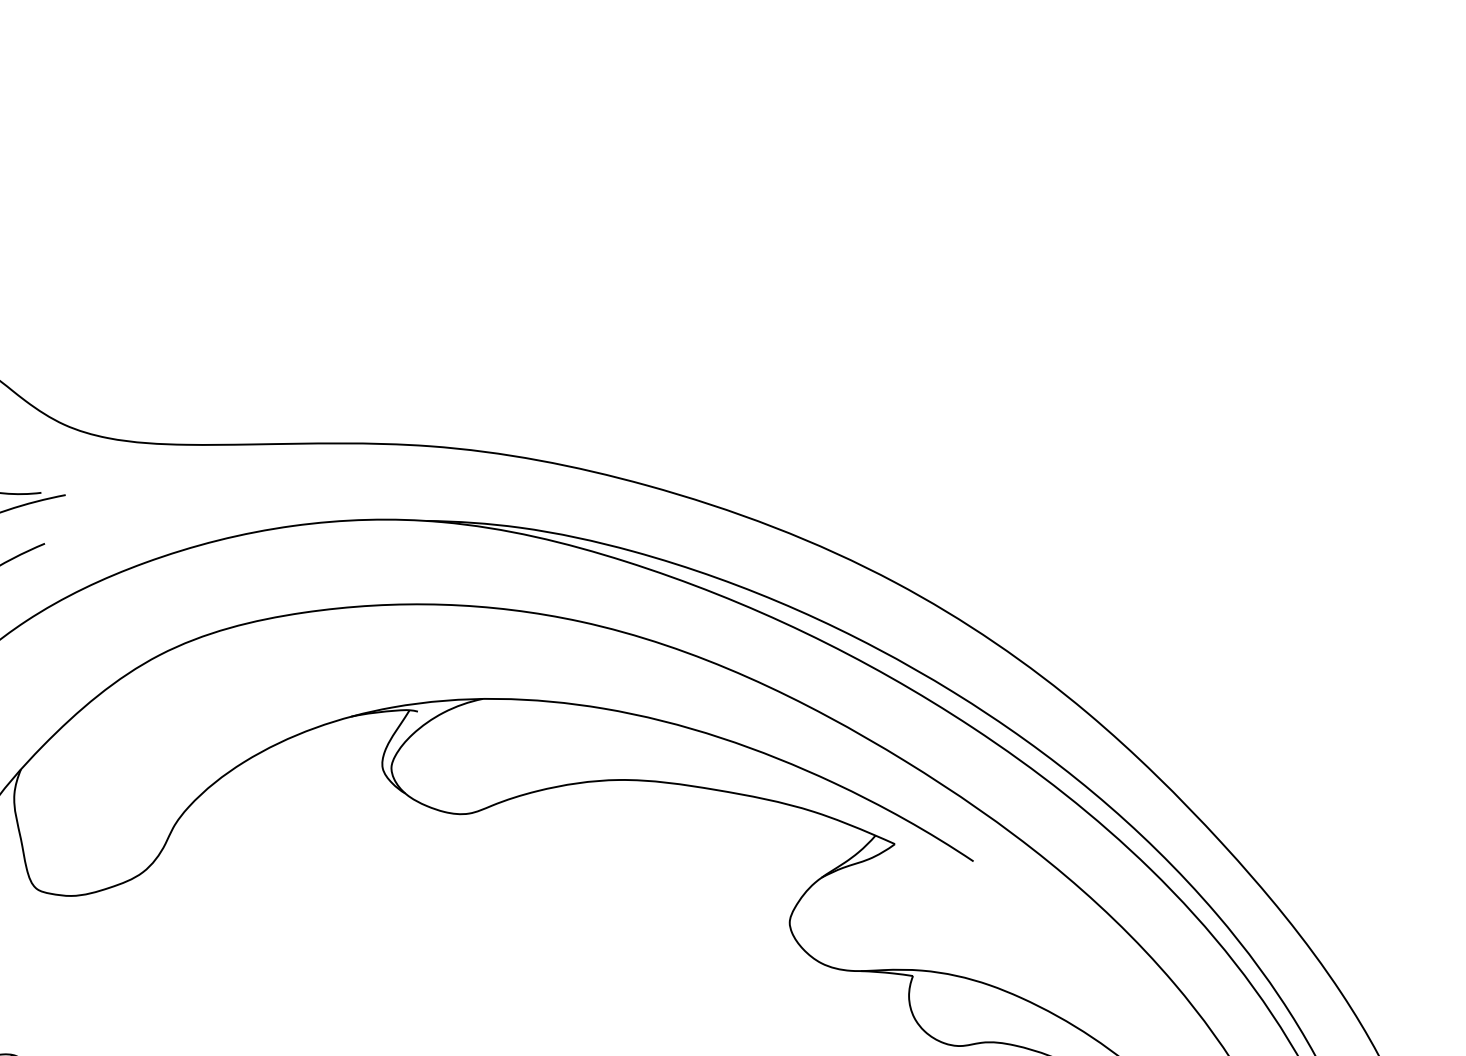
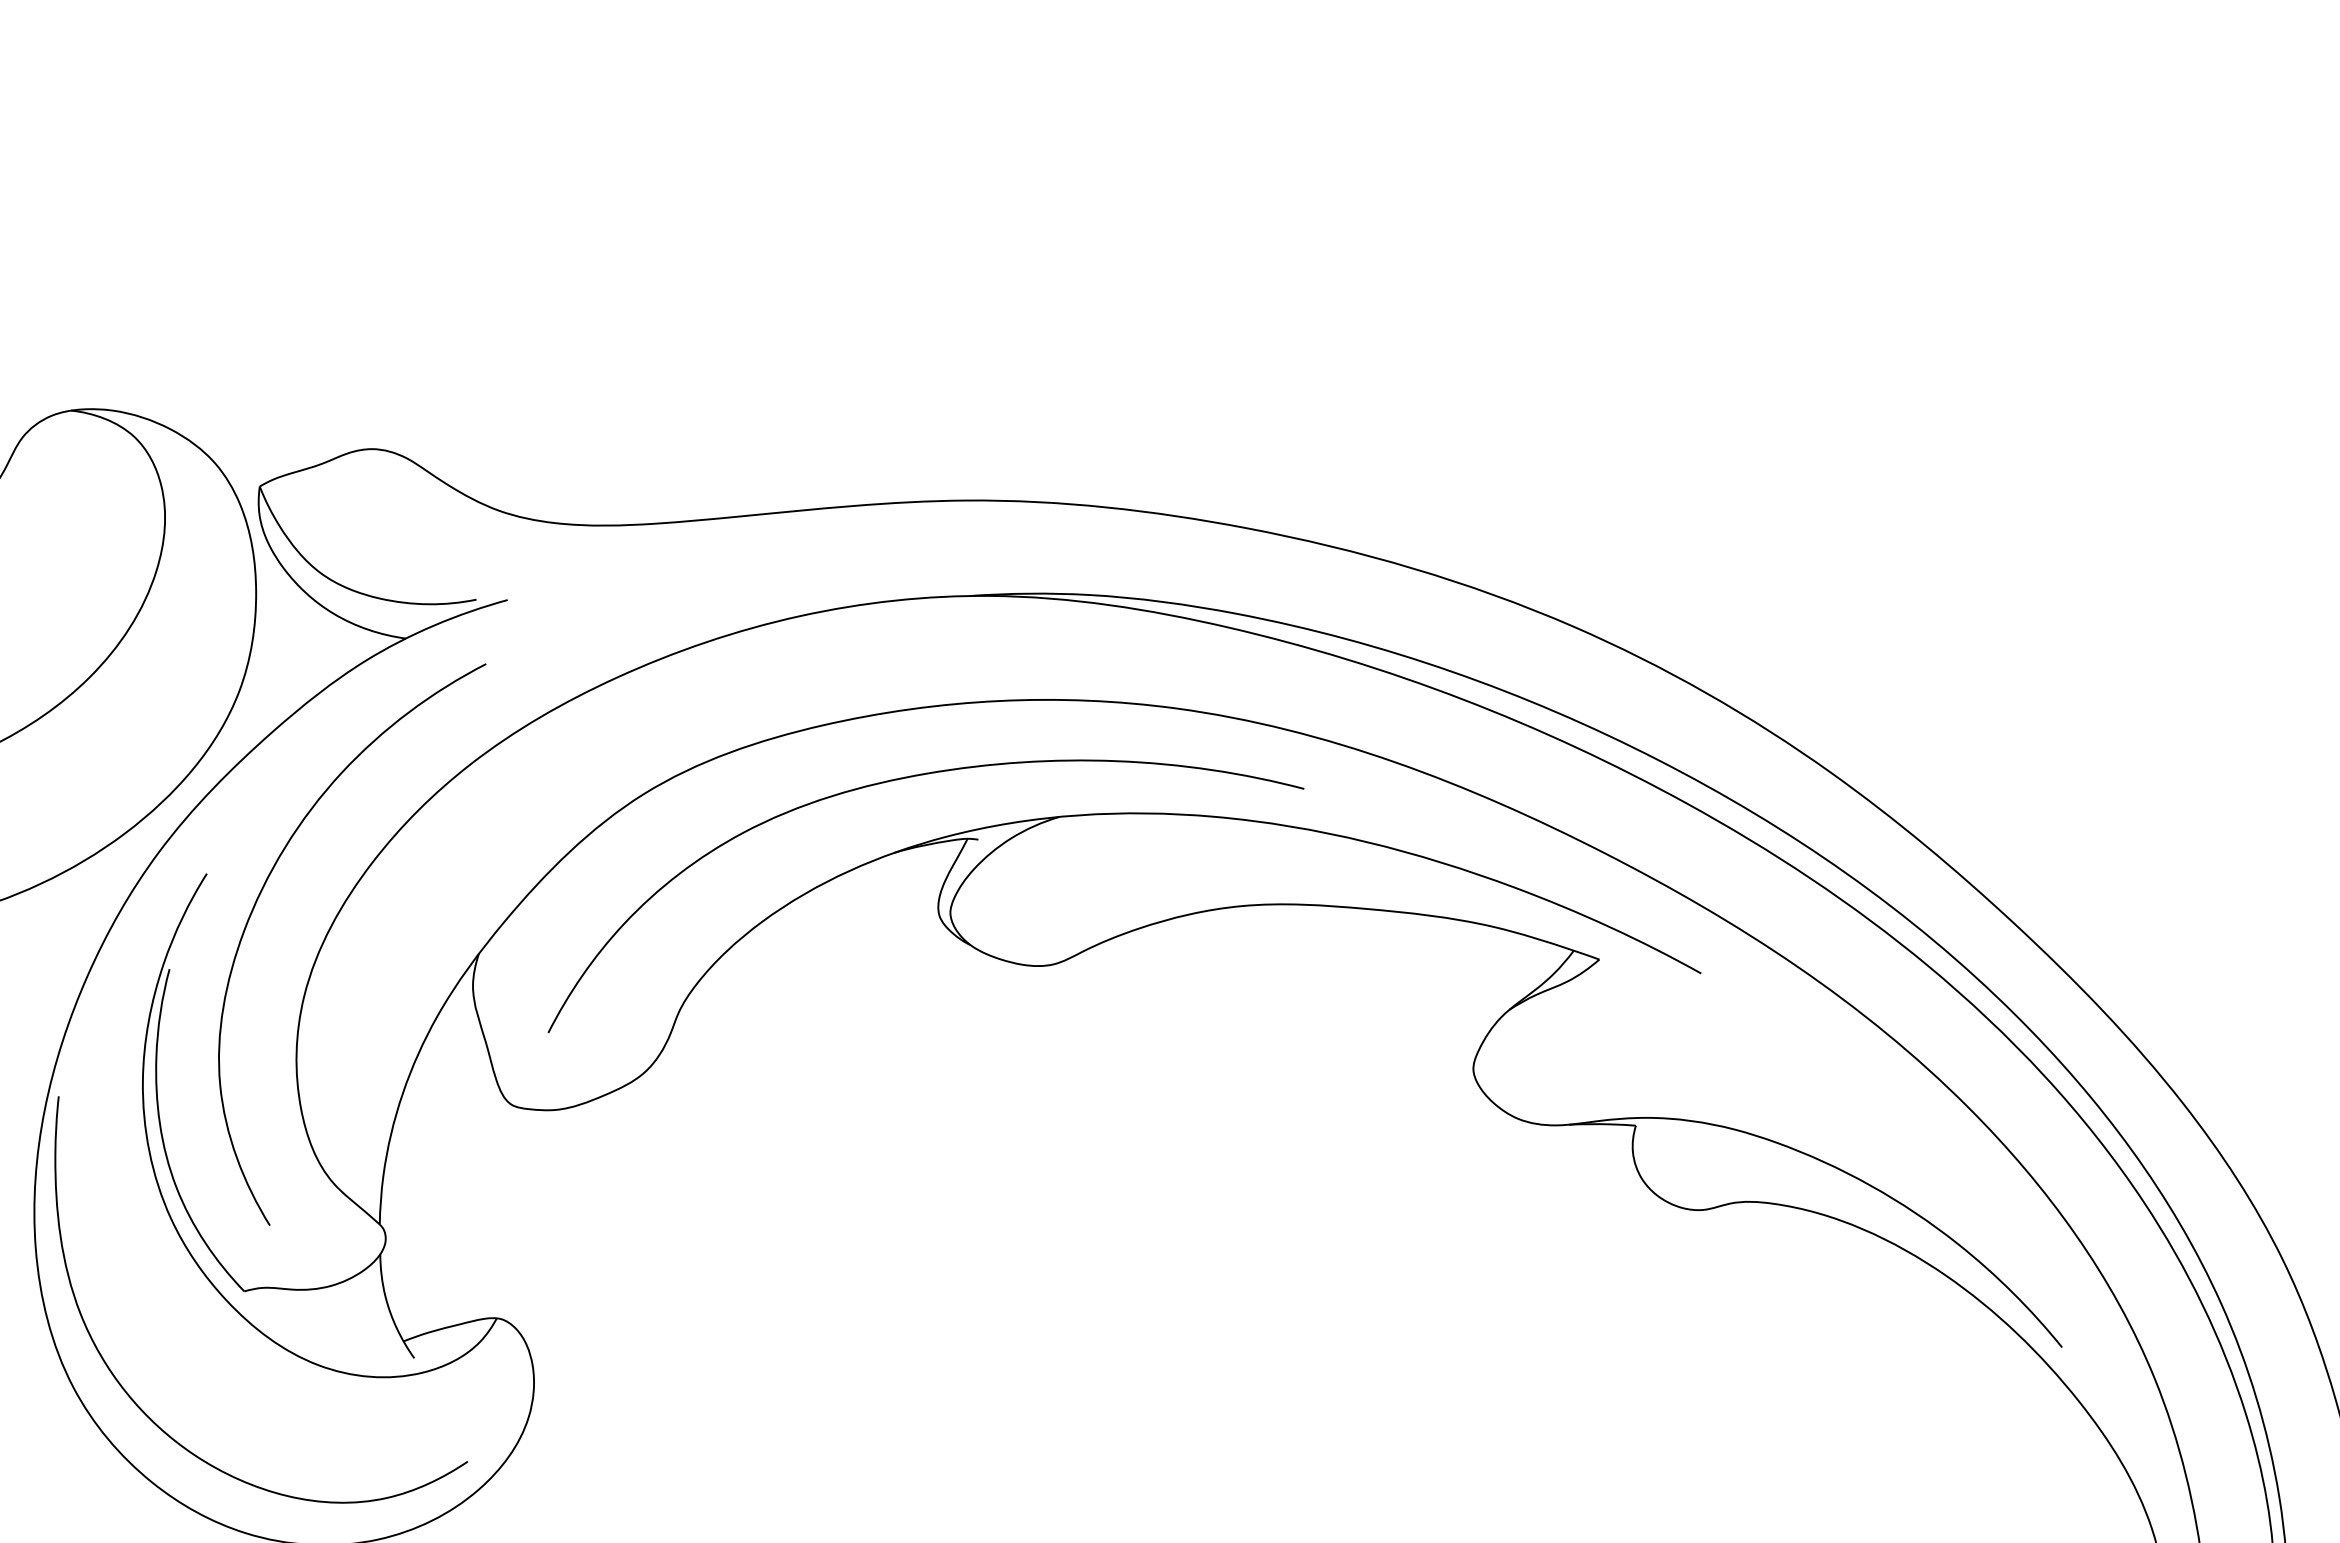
curve: (362, 659) -> (902, 779), added

